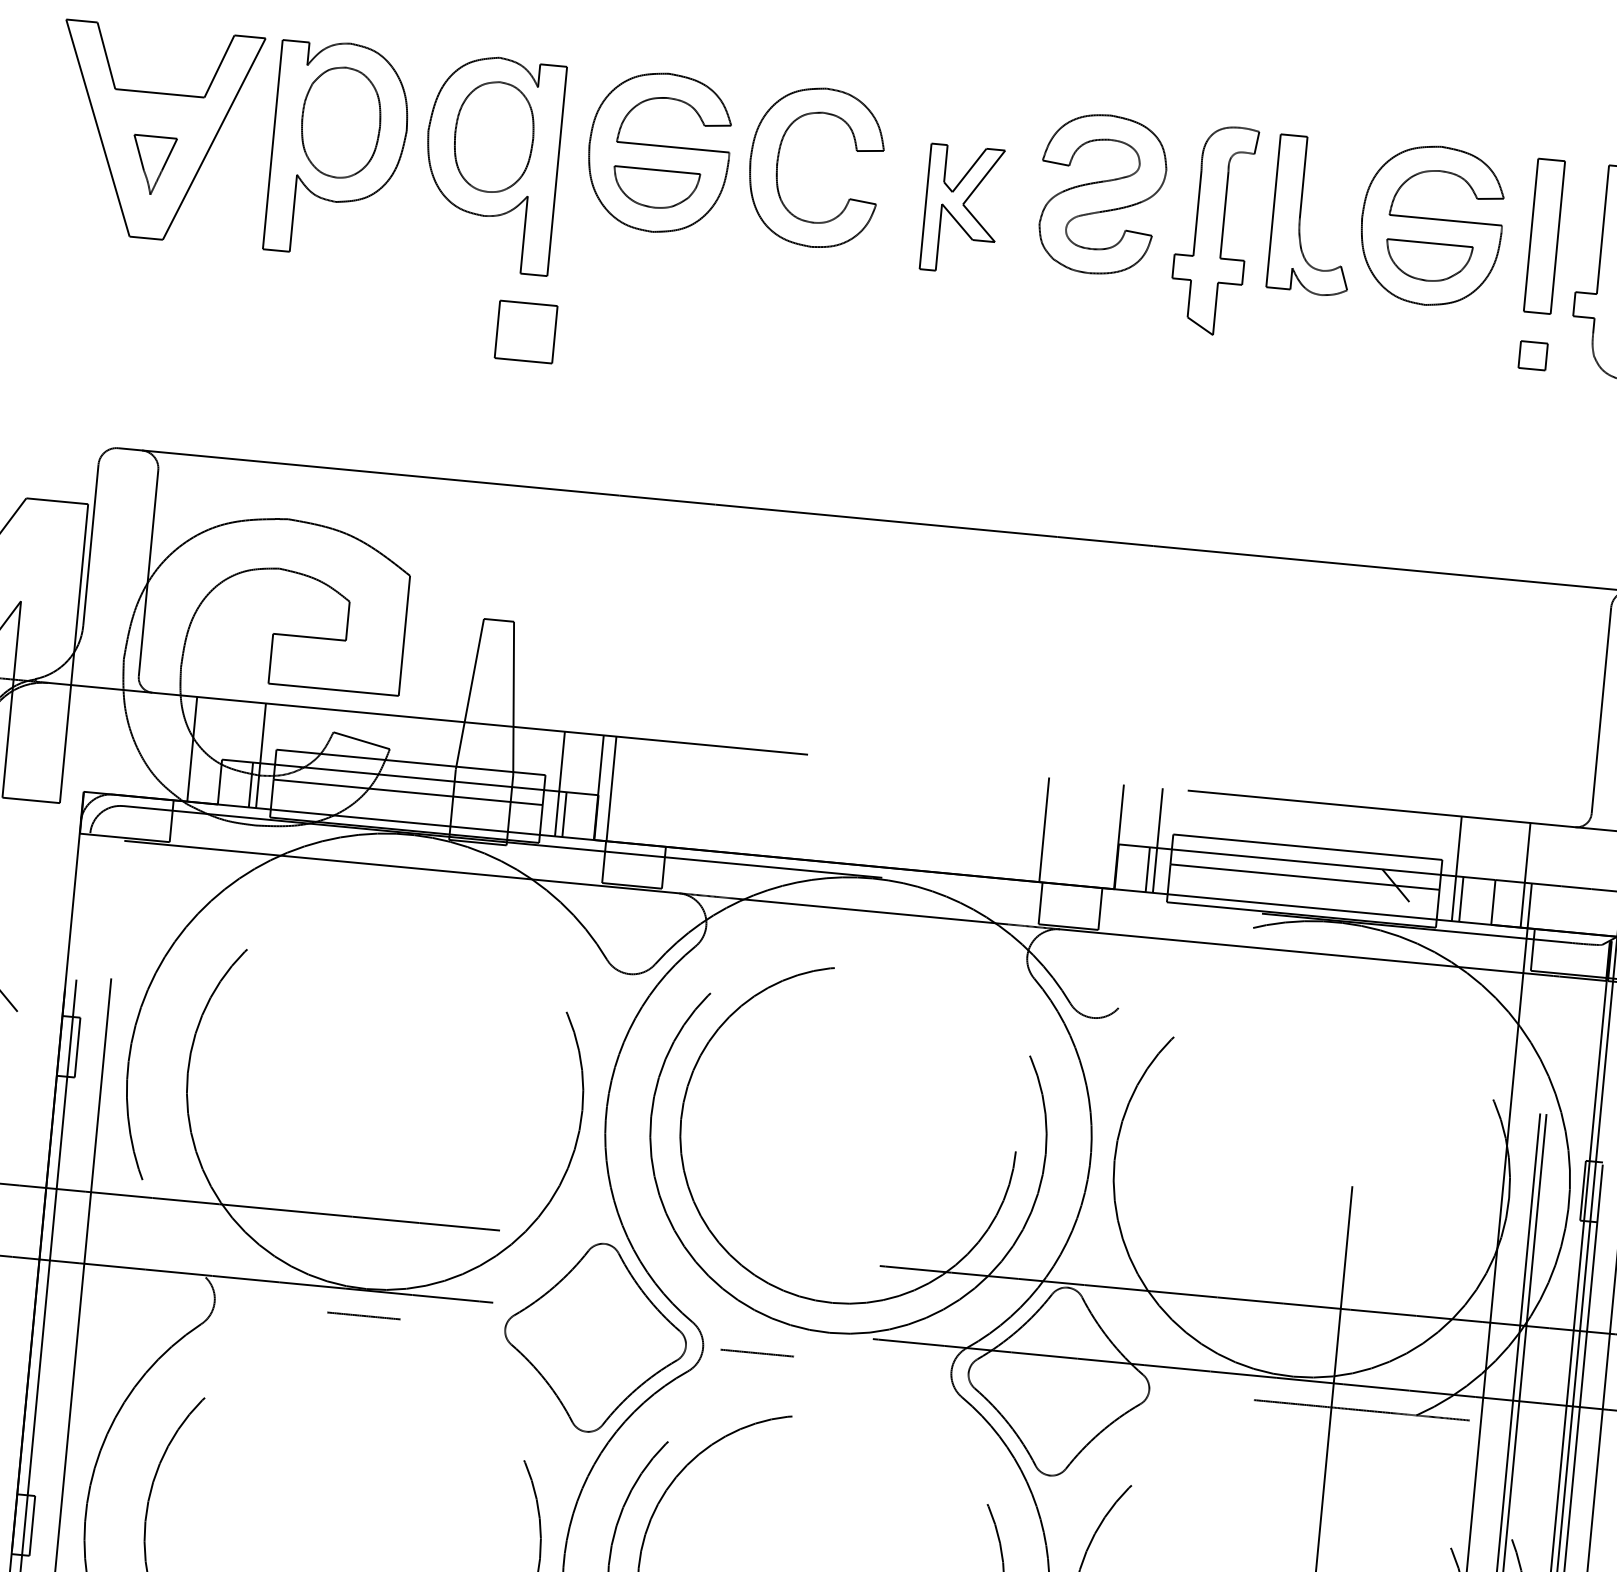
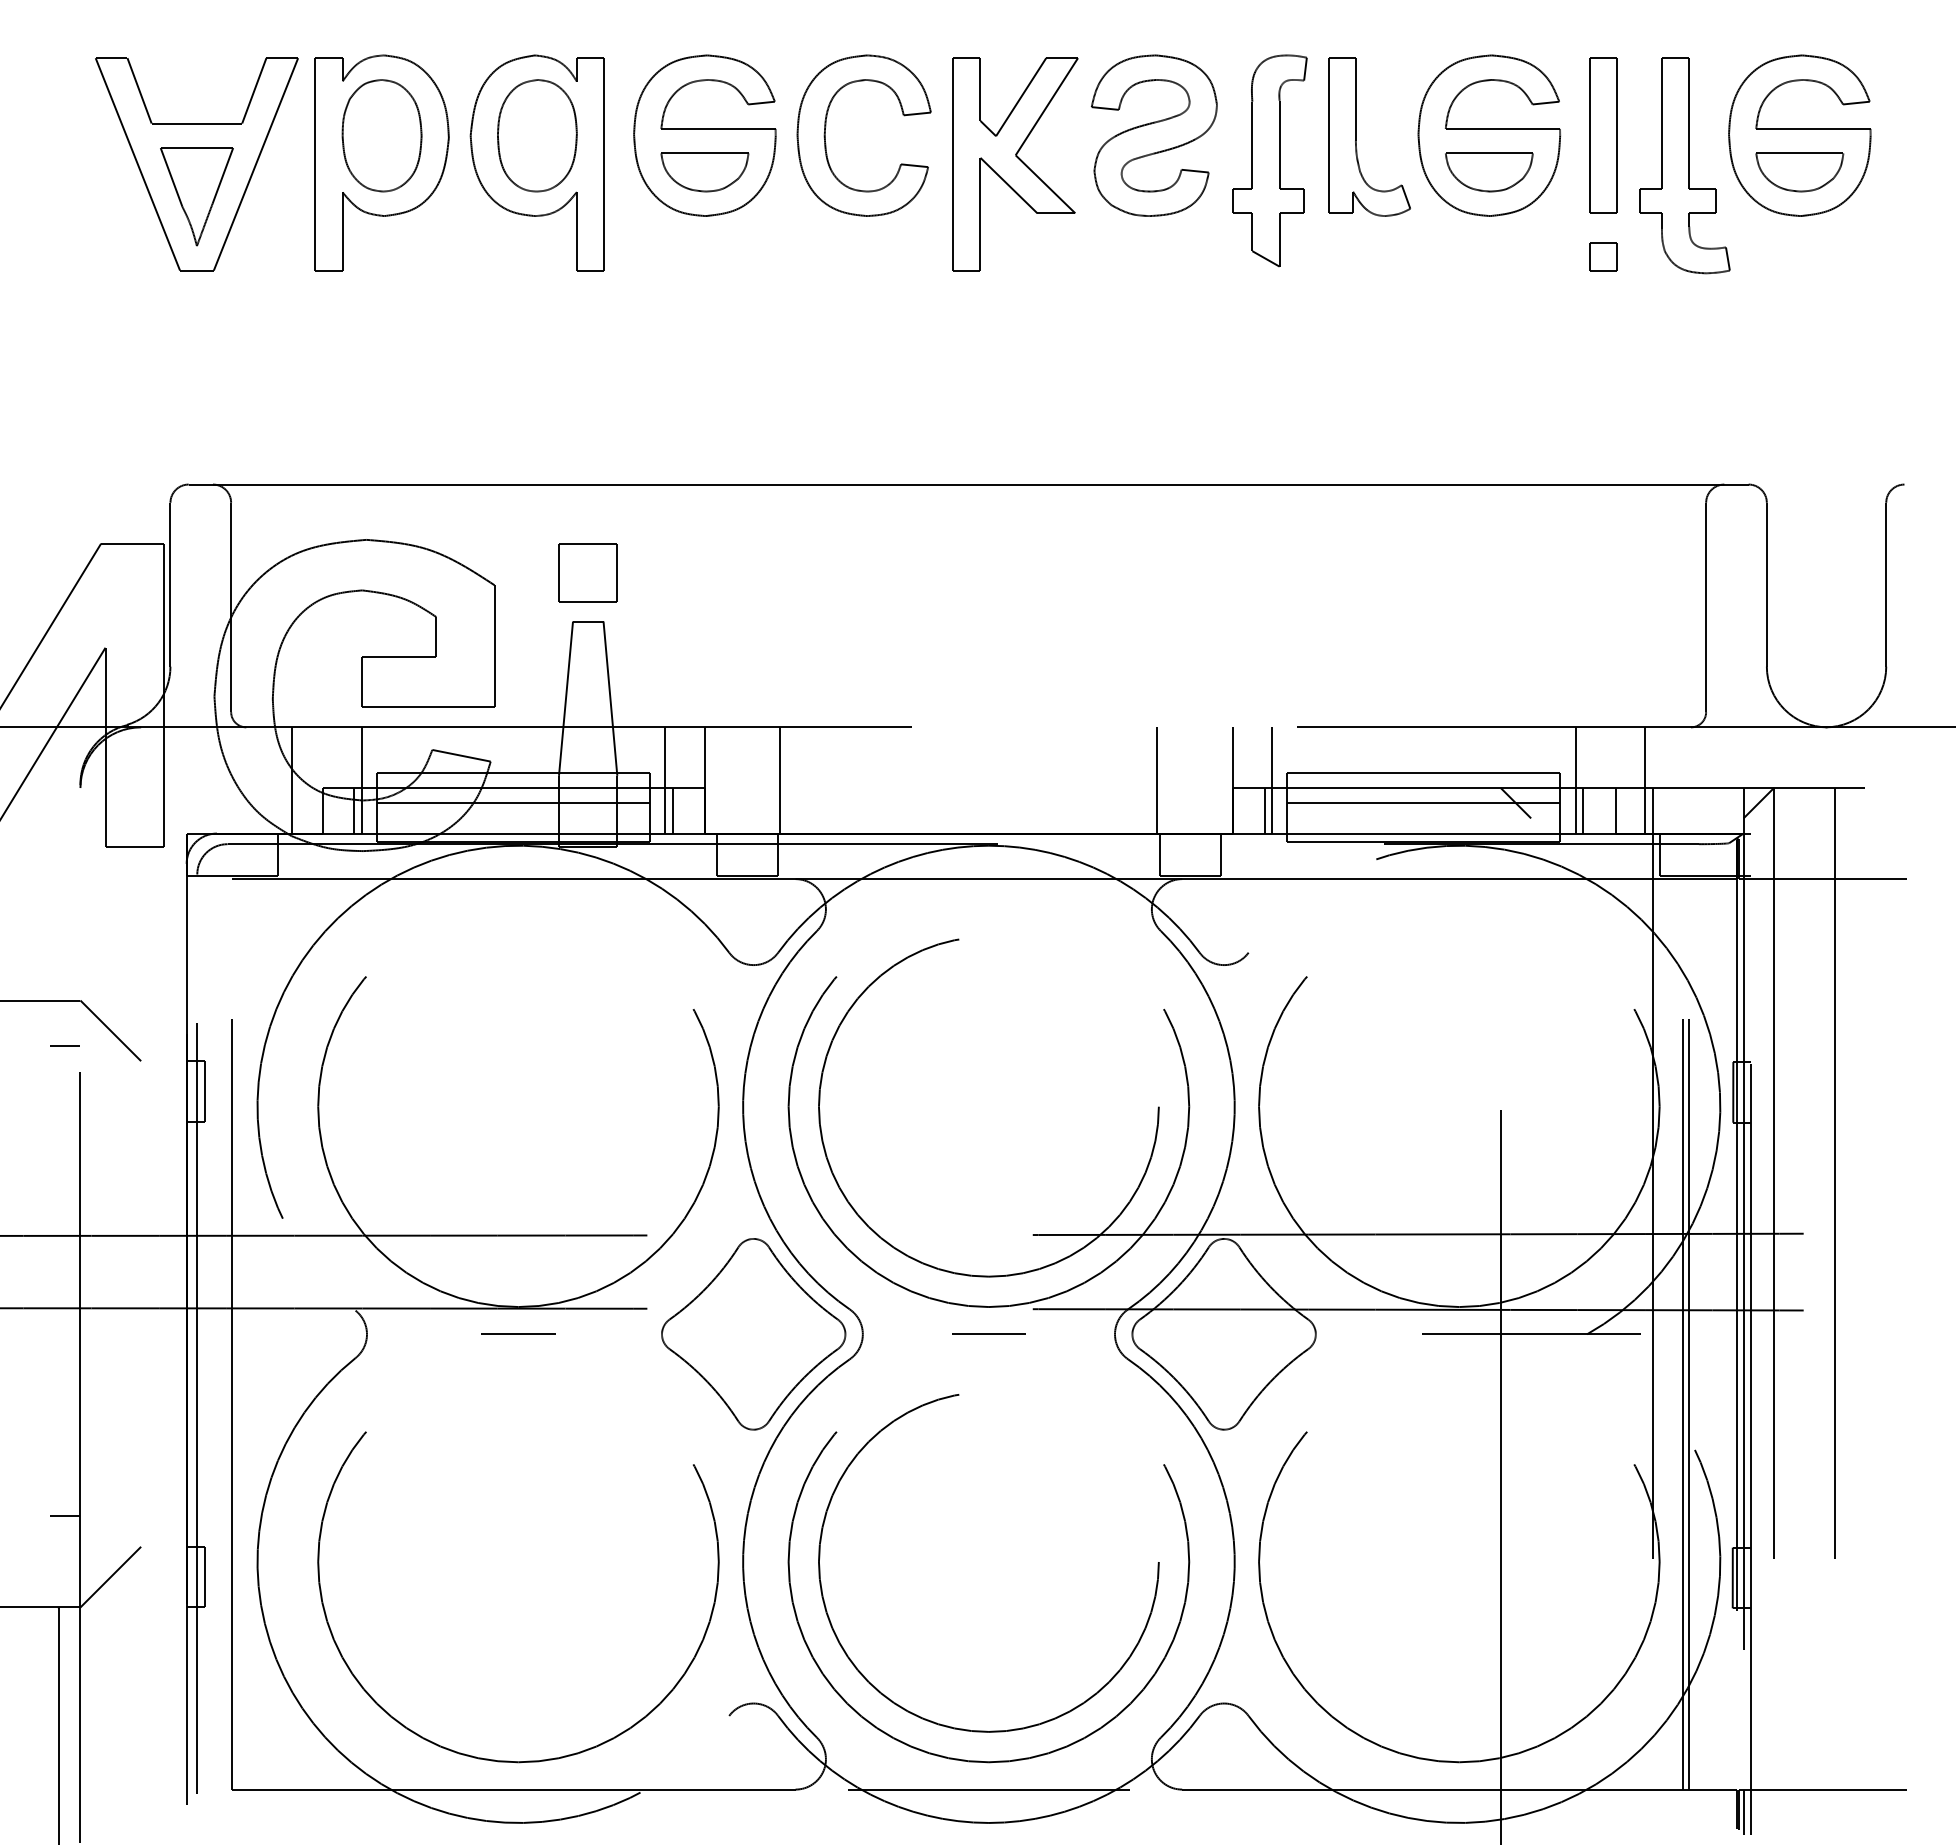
part: (152, 165) -> (196, 196), size x1.67
part: (962, 209) -> (1015, 164), size x1.67
part: (525, 331) -> (587, 572), moved
line: (611, 788) -> (780, 780), moved
line: (757, 1352) -> (988, 1333), moved

